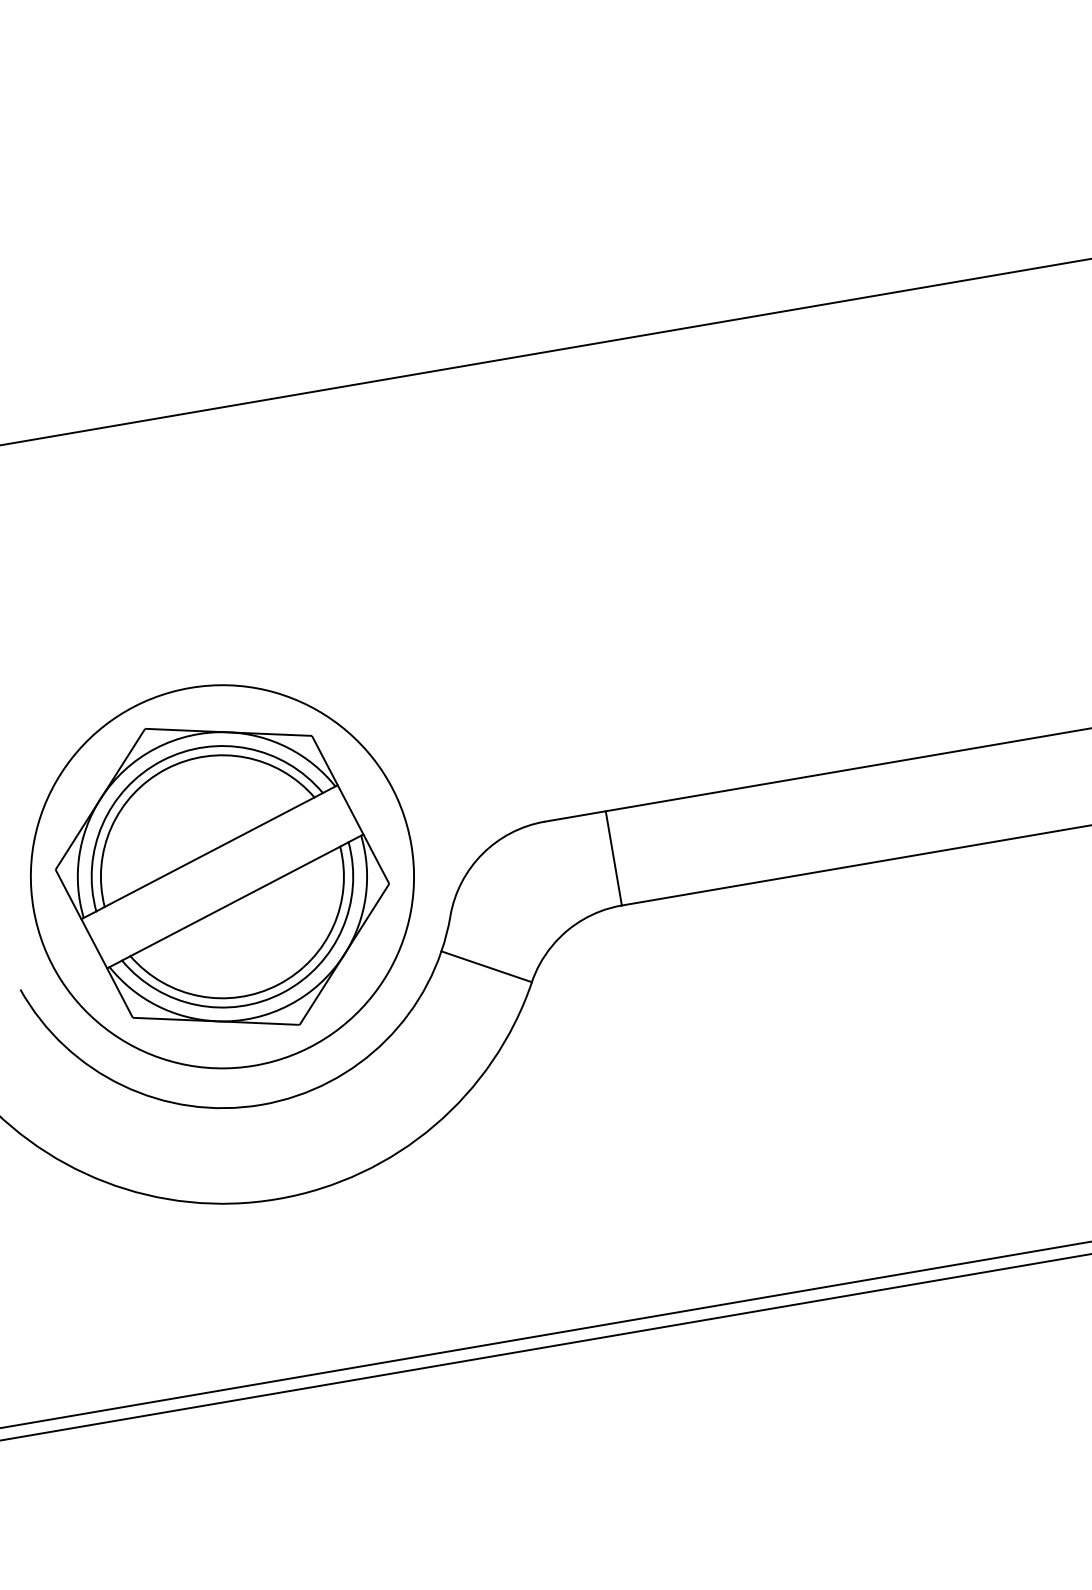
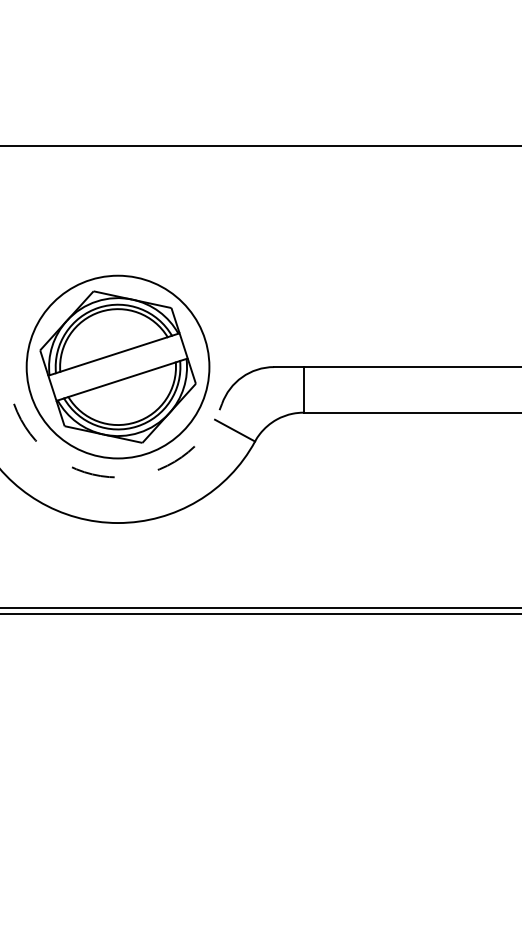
arc: (262, 1104) -> (118, 477), solid -> dashed

